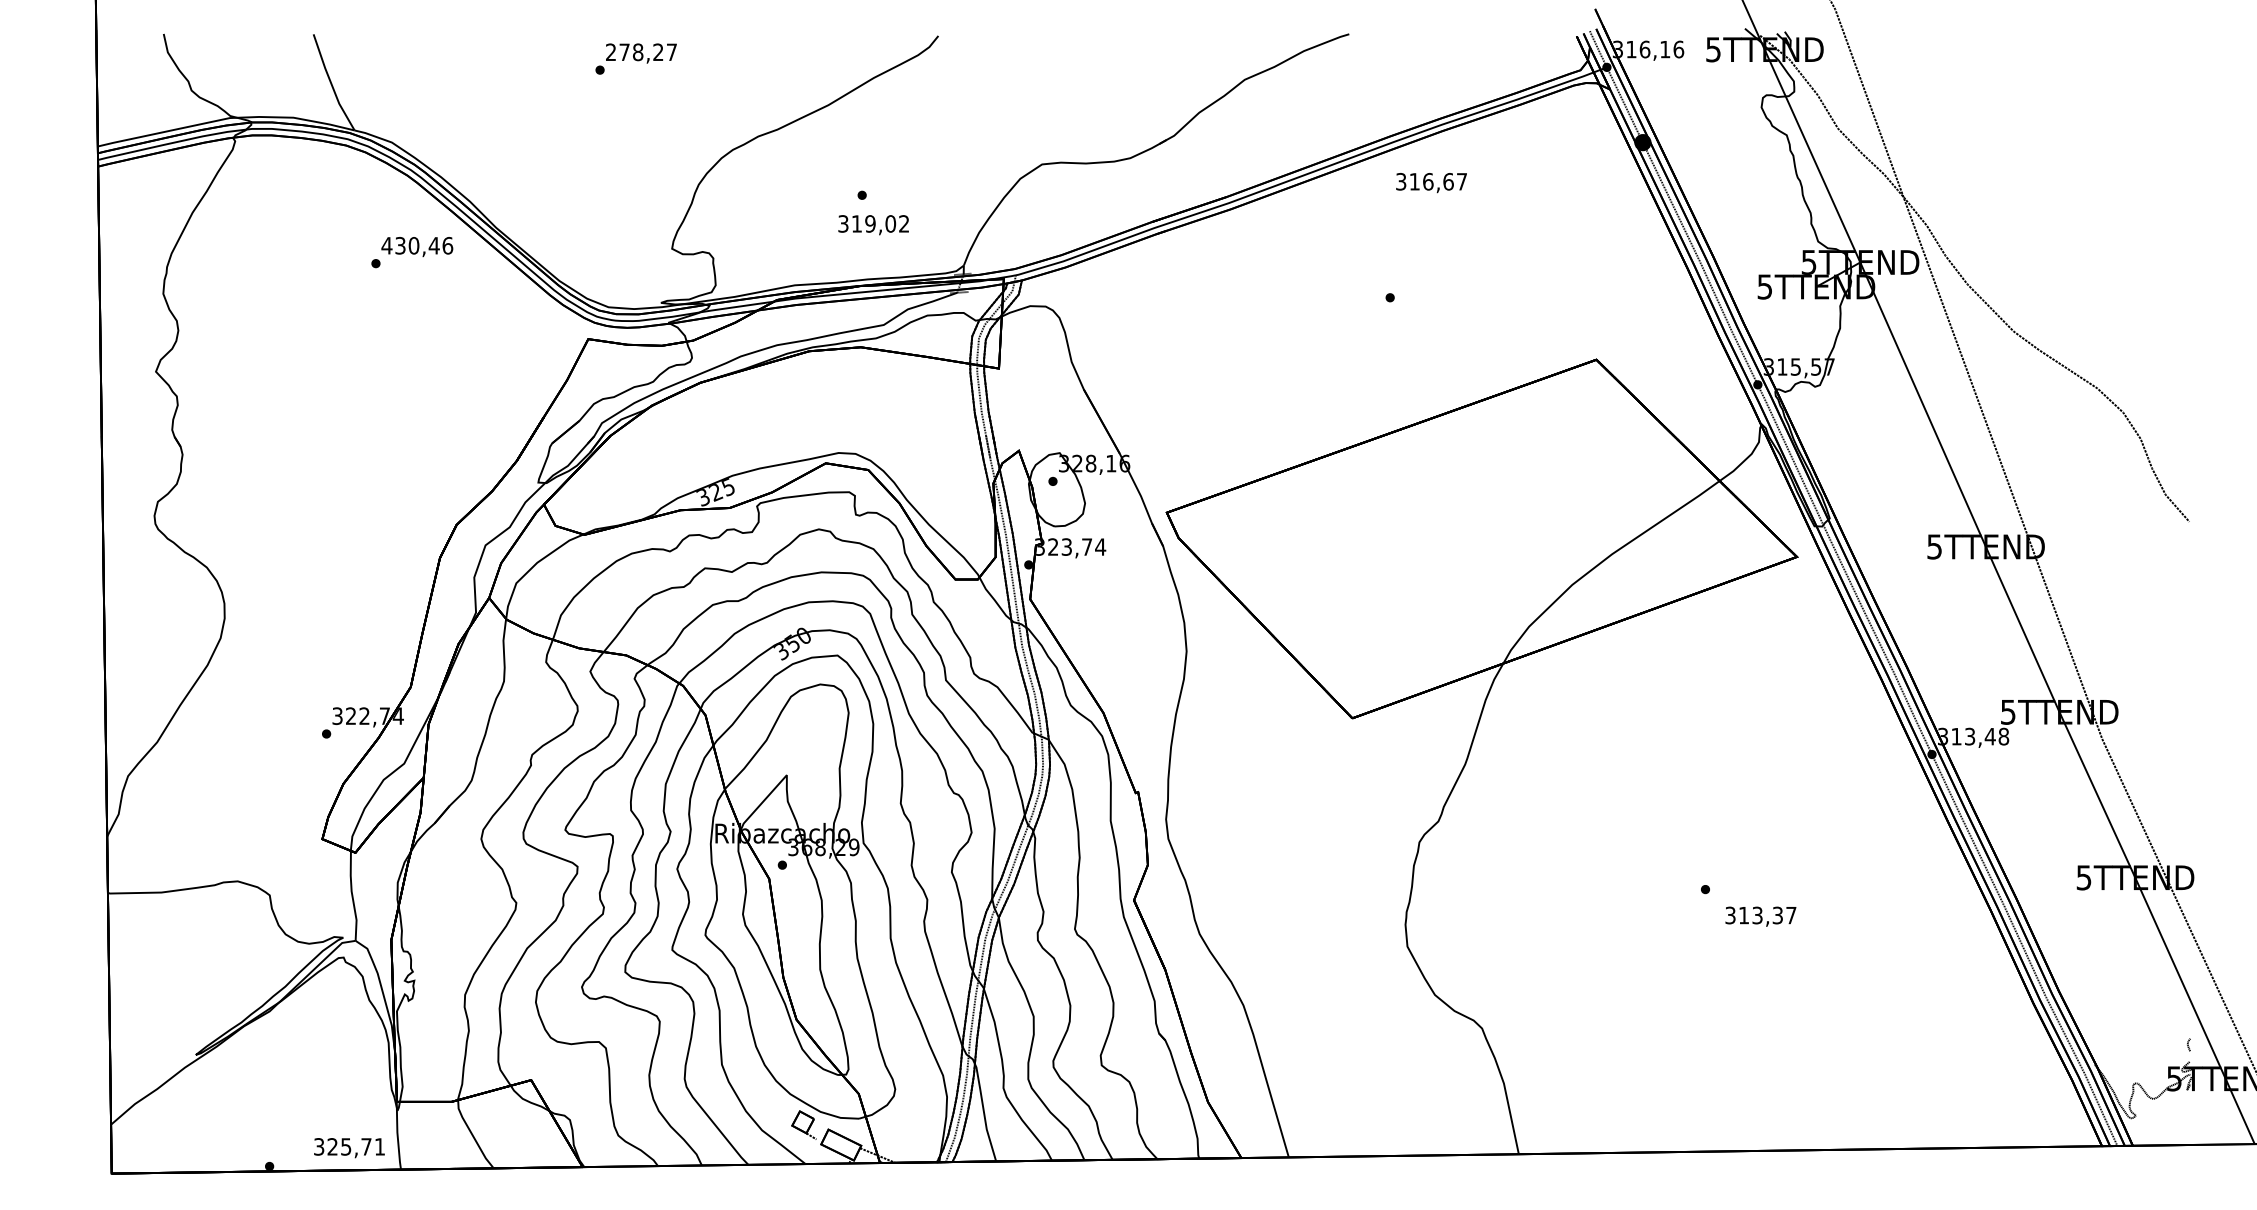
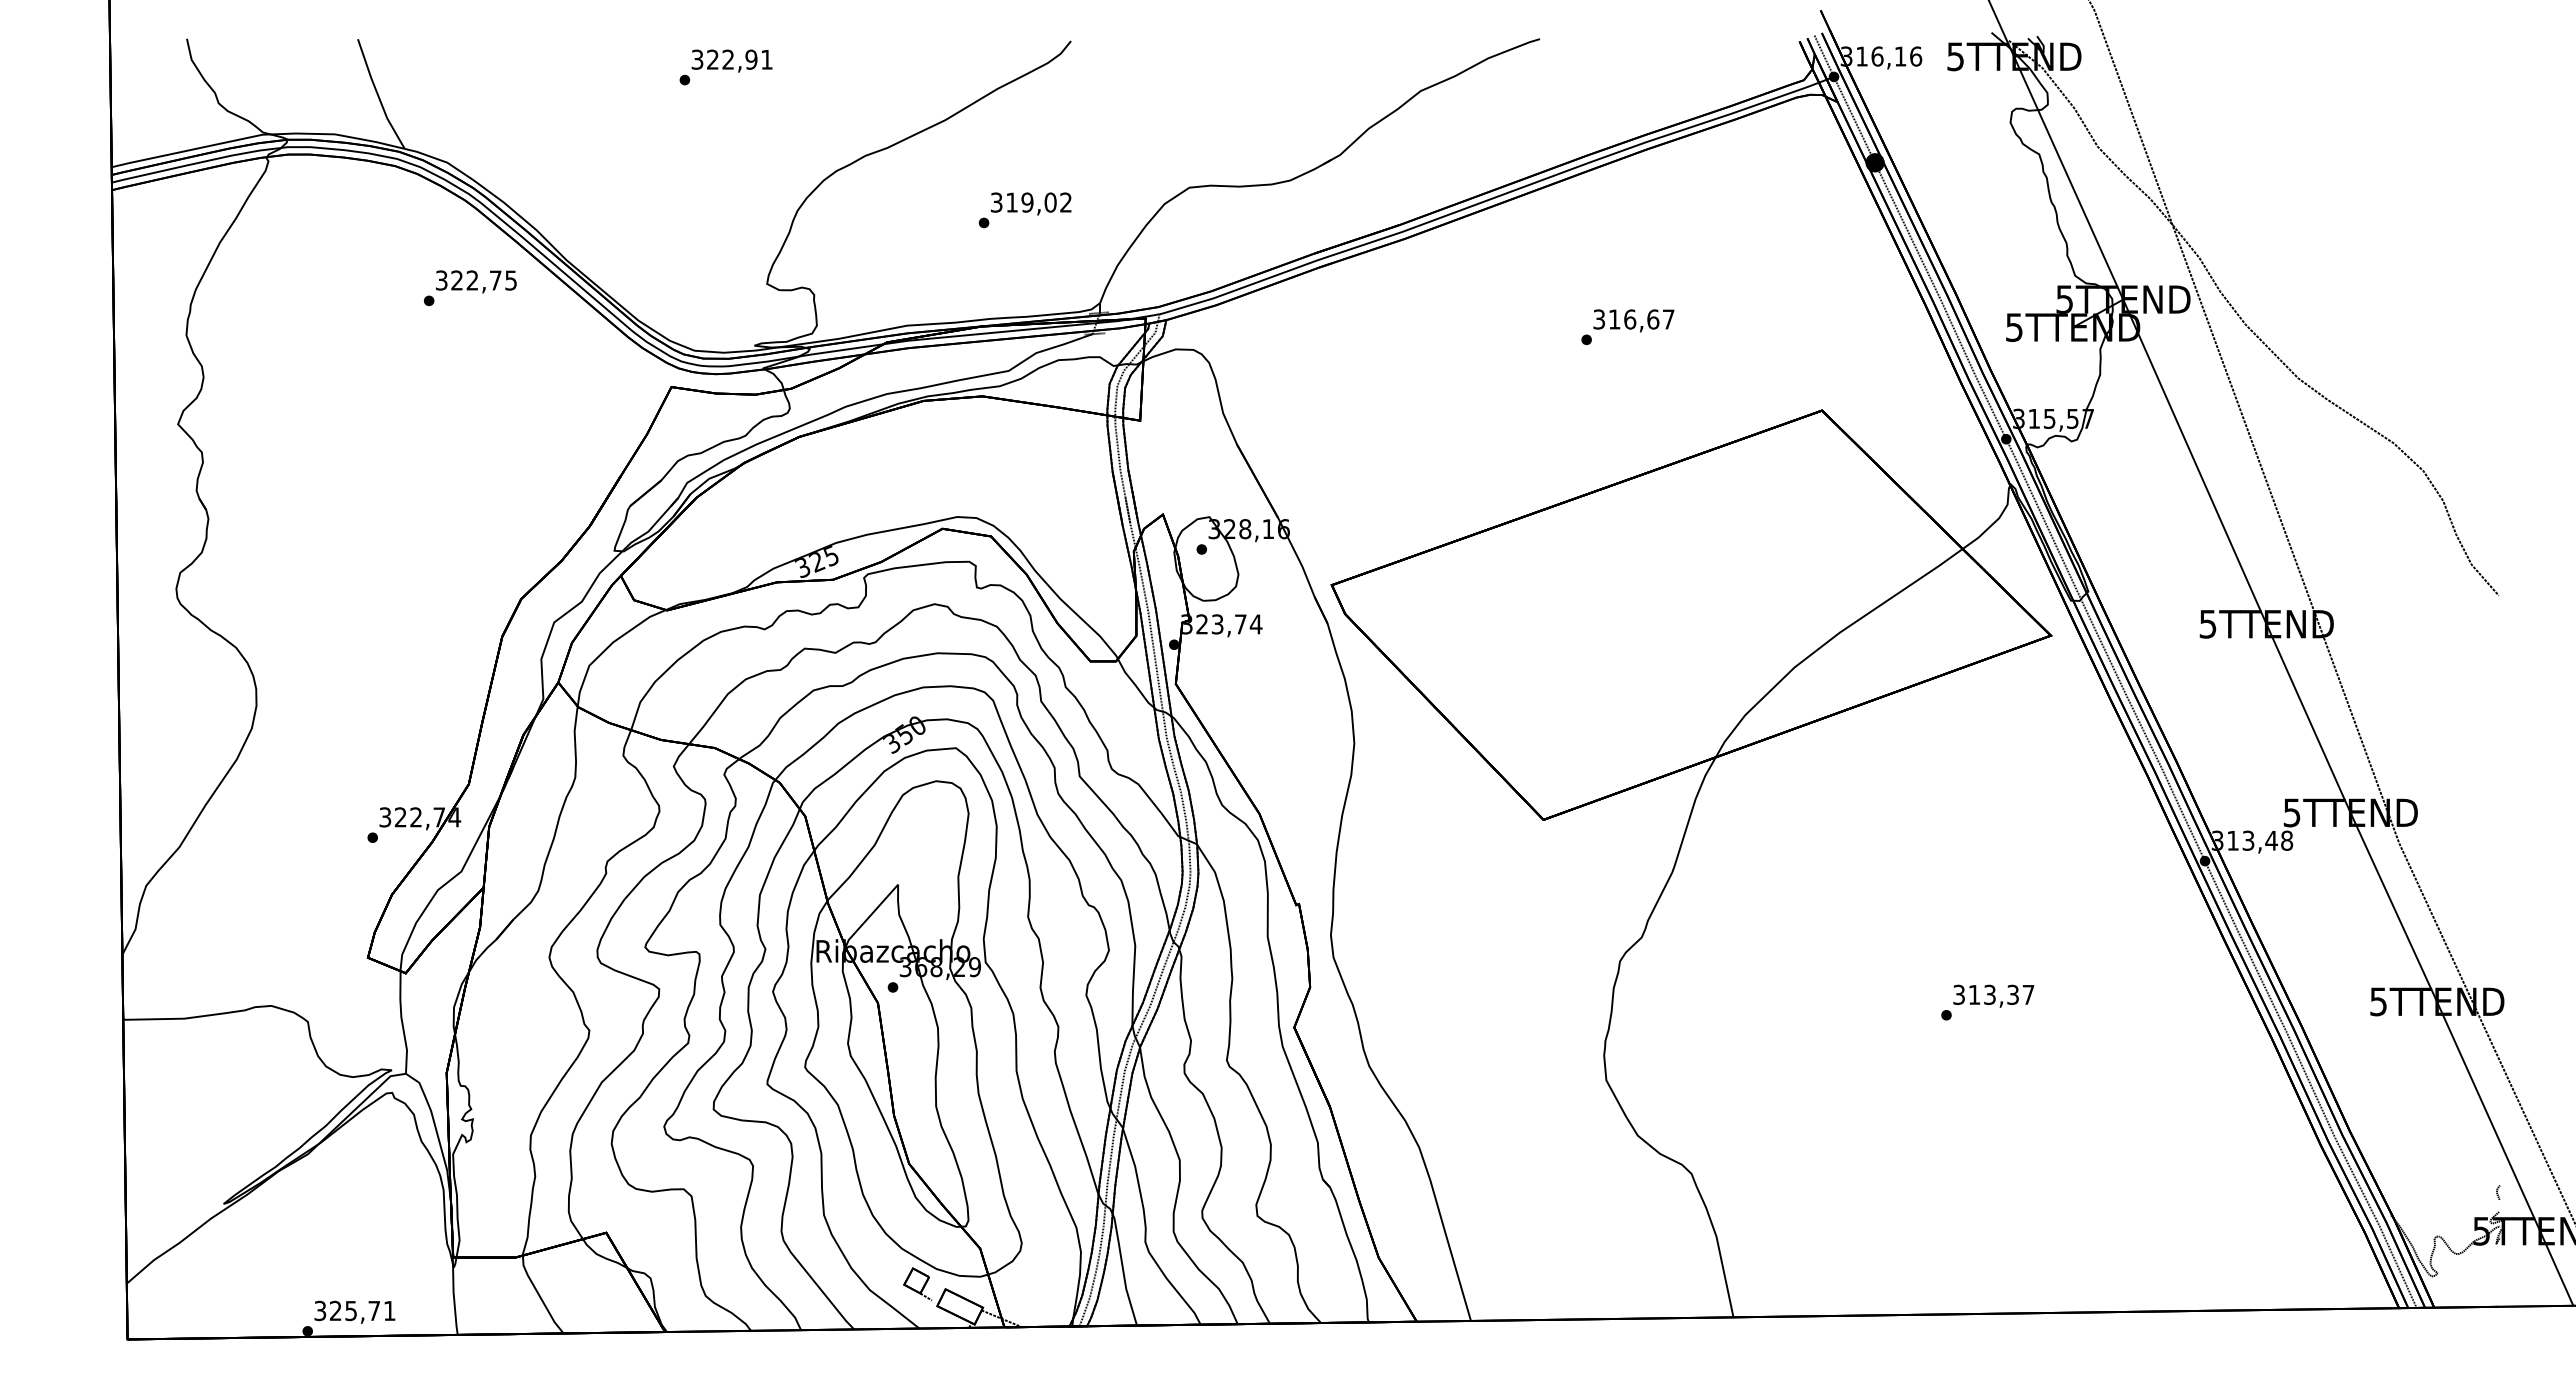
text: (640, 52) -> (731, 59), 278,27 -> 322,91
text: (1431, 182) -> (1633, 320), moved
text: (873, 224) -> (1030, 203), moved
text: (417, 245) -> (476, 280), 430,46 -> 322,75
text: (1760, 916) -> (1993, 995), moved
text: (349, 1147) -> (354, 1311), moved

